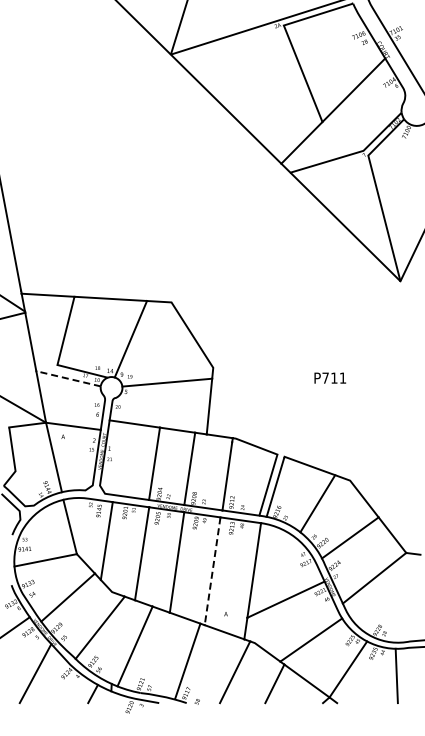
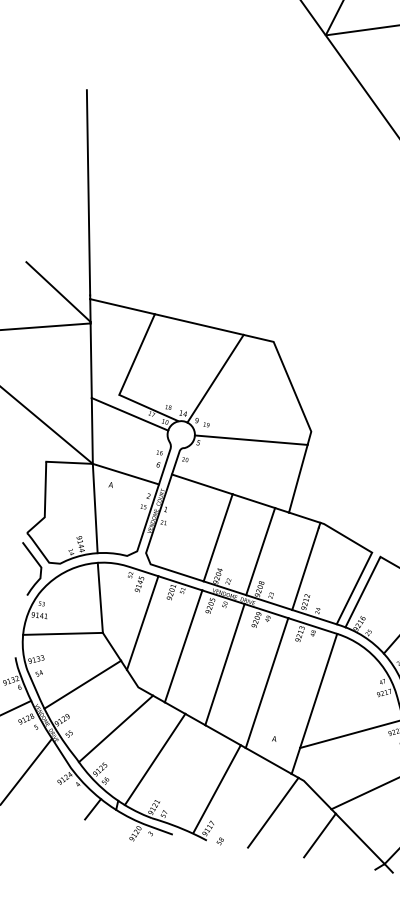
line: (68, 378) -> (130, 413), dashed -> solid
line: (212, 571) -> (266, 683), dashed -> solid

